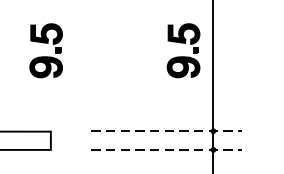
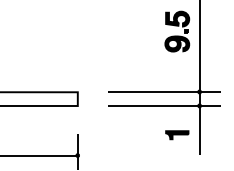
part: (46, 50) -> (74, 31), removed
line: (166, 130) -> (164, 91), dashed -> solid
line: (166, 149) -> (164, 105), dashed -> solid

